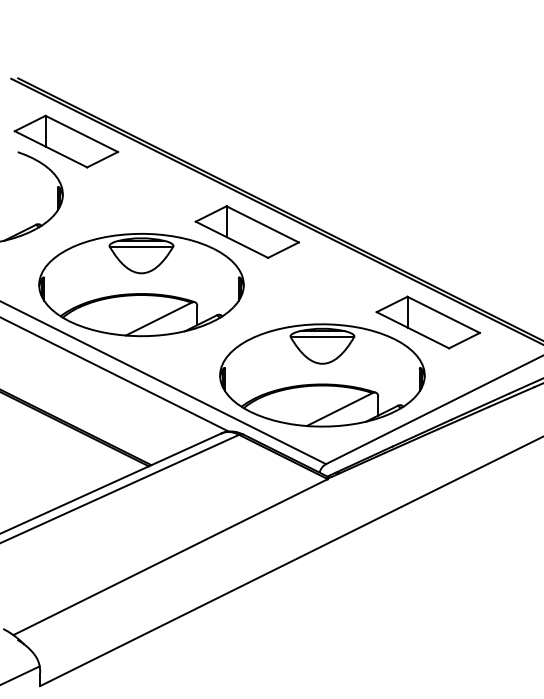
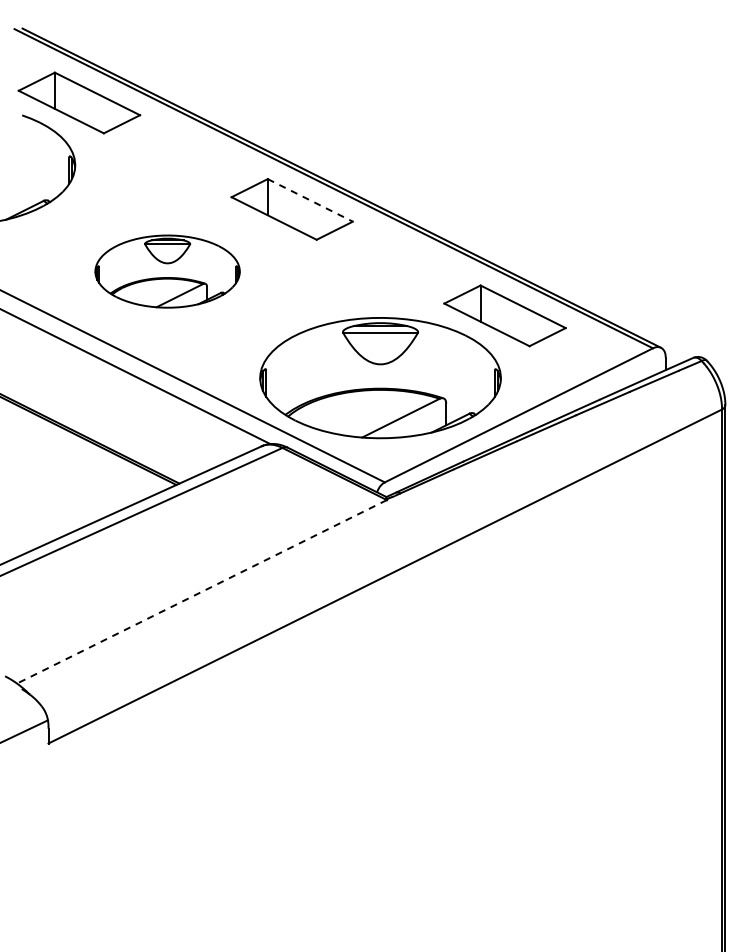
line: (262, 224) -> (310, 200), solid -> dashed
part: (141, 284) -> (167, 271), size x0.6
line: (170, 557) -> (201, 592), solid -> dashed

